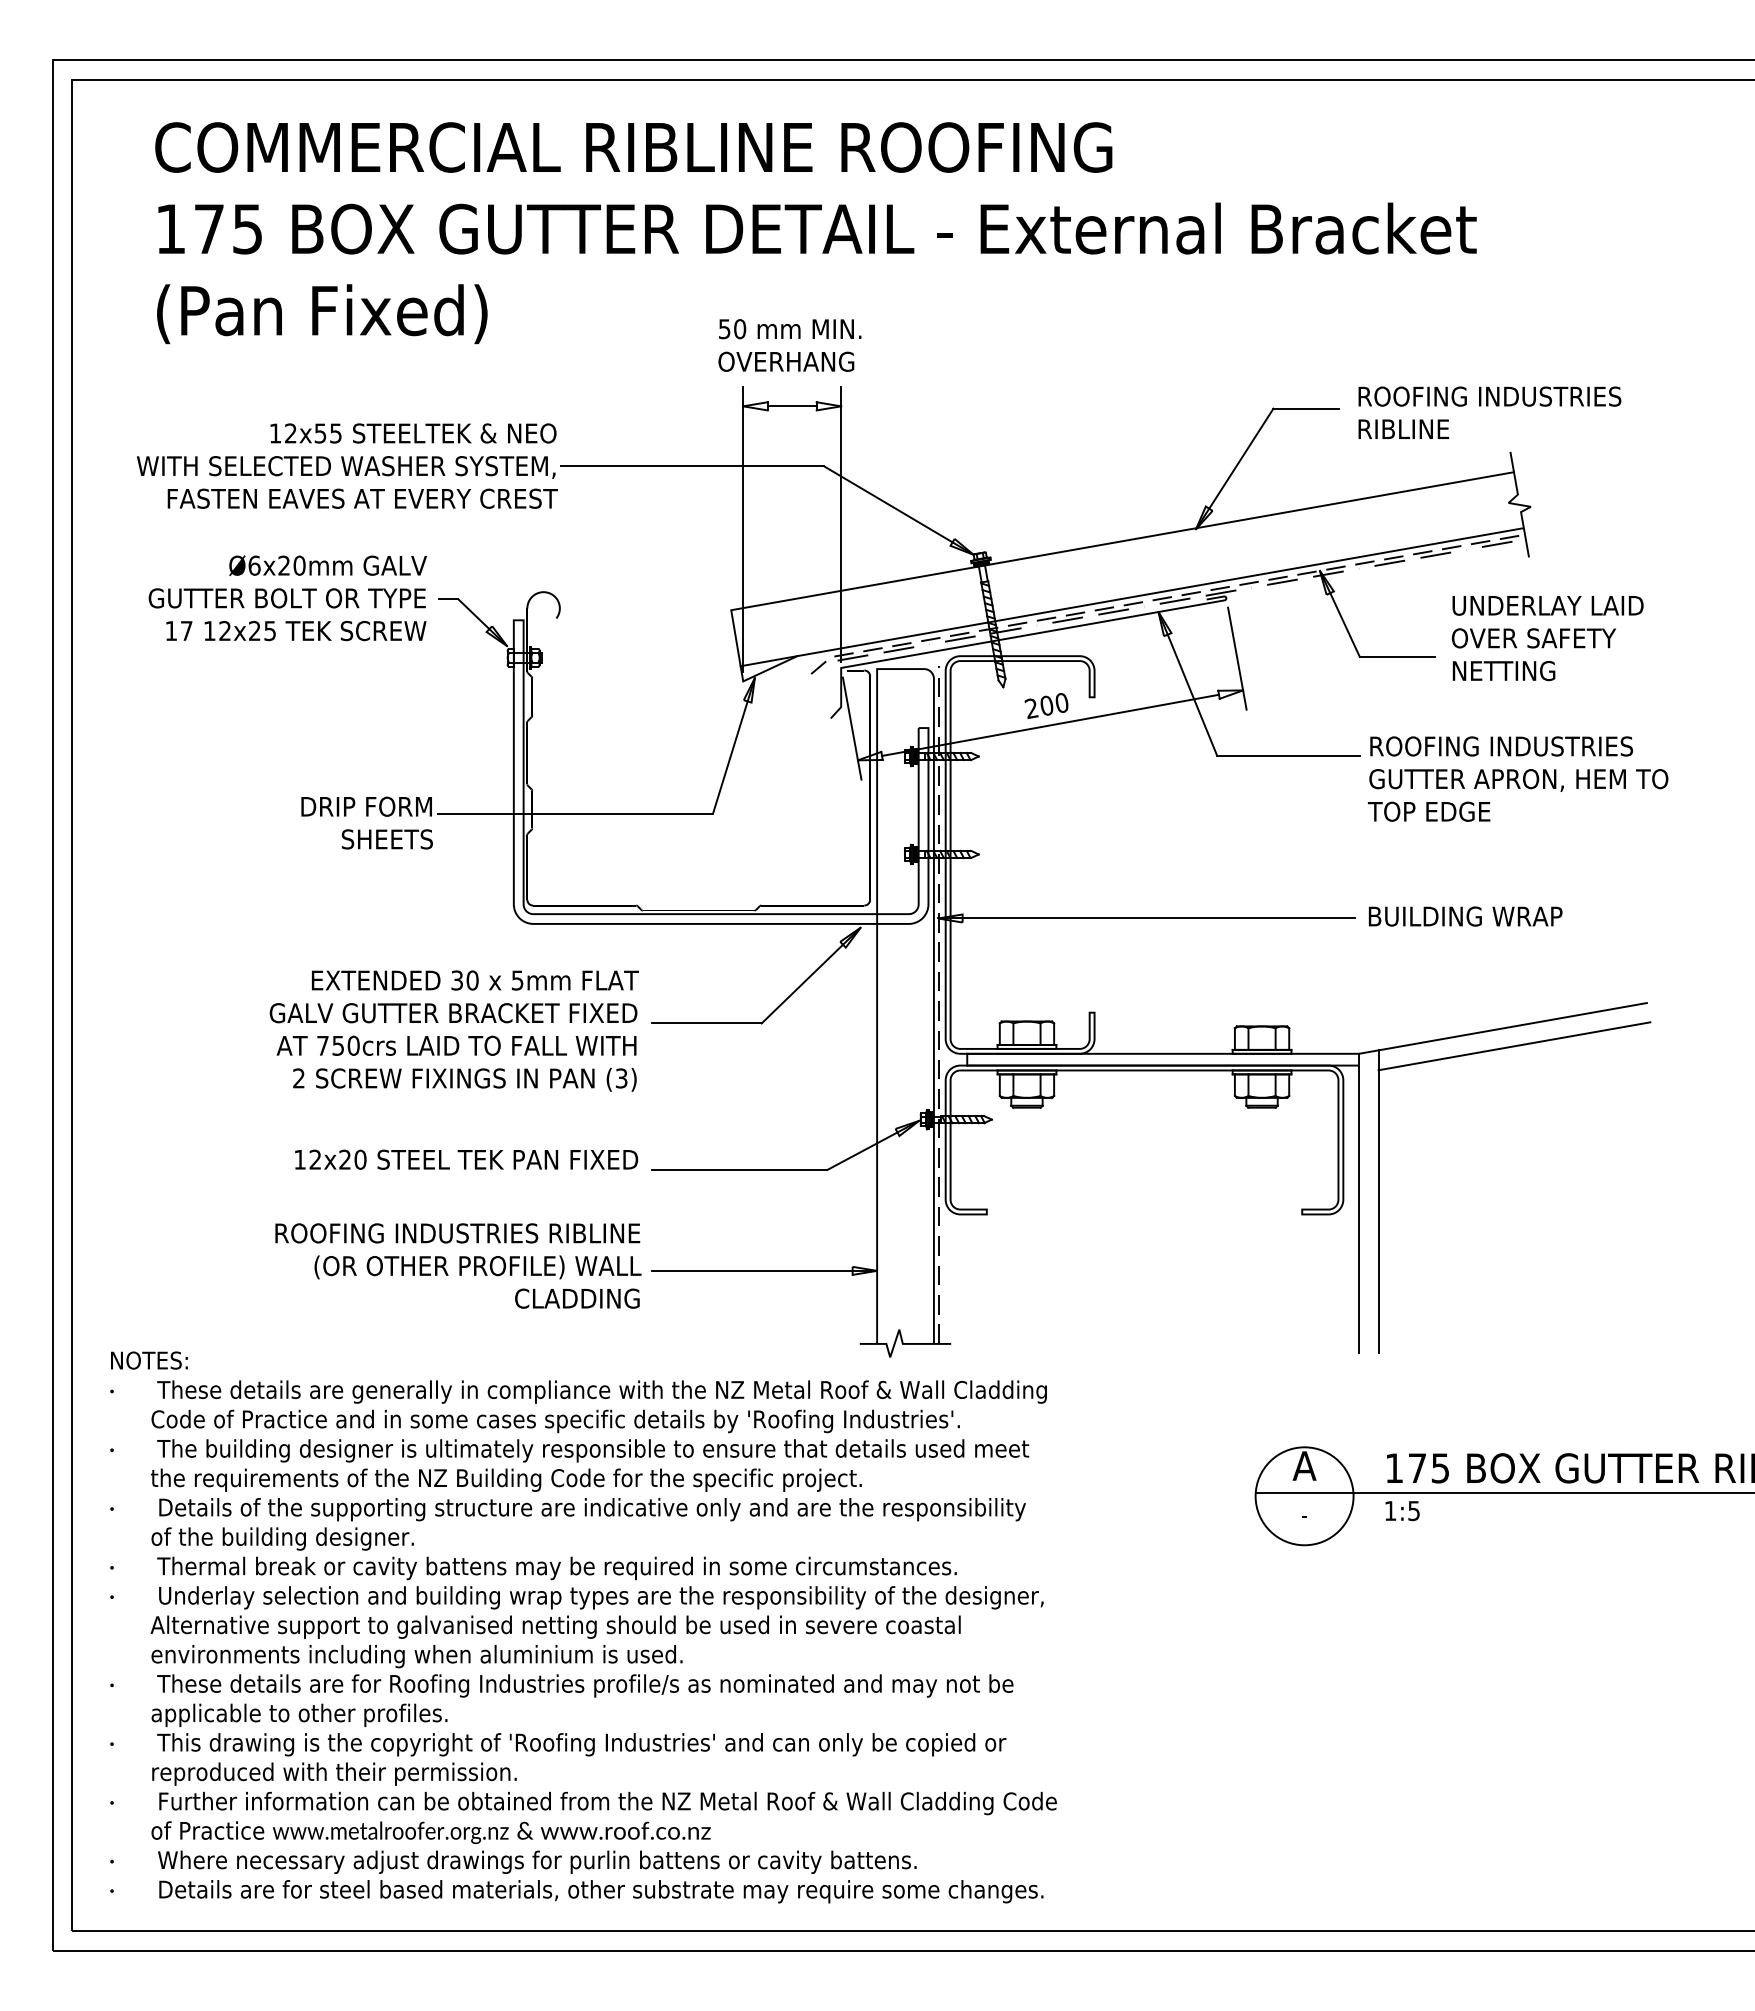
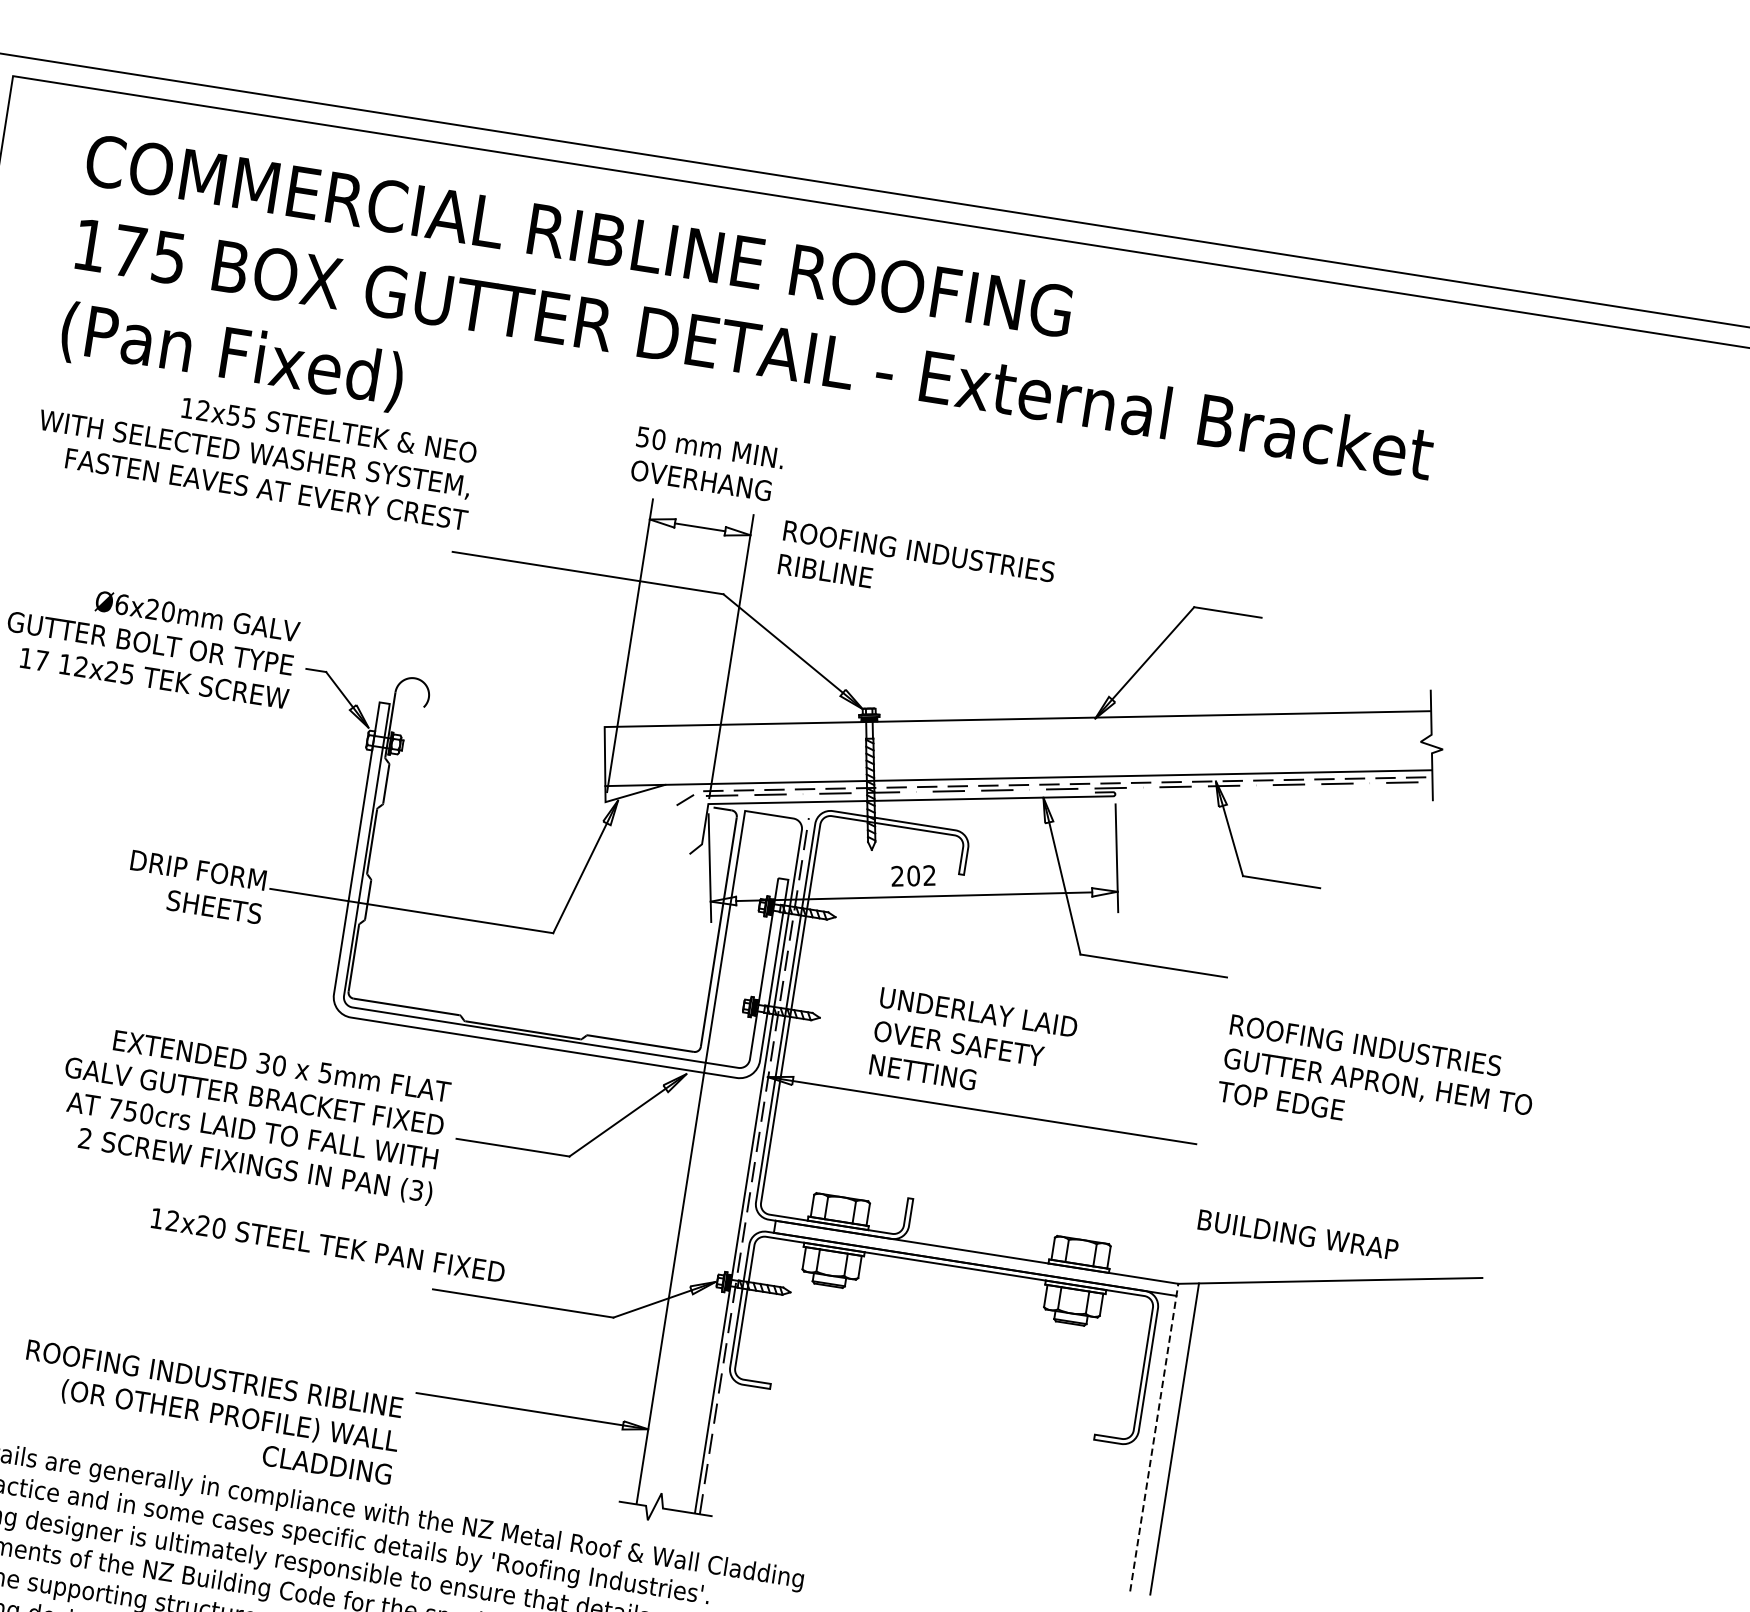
text: (1489, 412) -> (916, 567), moved
text: (347, 465) -> (256, 452), moved
text: (1547, 638) -> (972, 1046), moved
text: (1061, 703) -> (929, 876), 200 -> 202
text: (1518, 778) -> (1377, 1081), moved
text: (1465, 916) -> (1298, 1234), moved
line: (1514, 1046) -> (1339, 1301), removed
text: (466, 1159) -> (328, 1245), moved
line: (1359, 1203) -> (1154, 1437), solid -> dashed
text: (458, 1265) -> (210, 1411), moved

